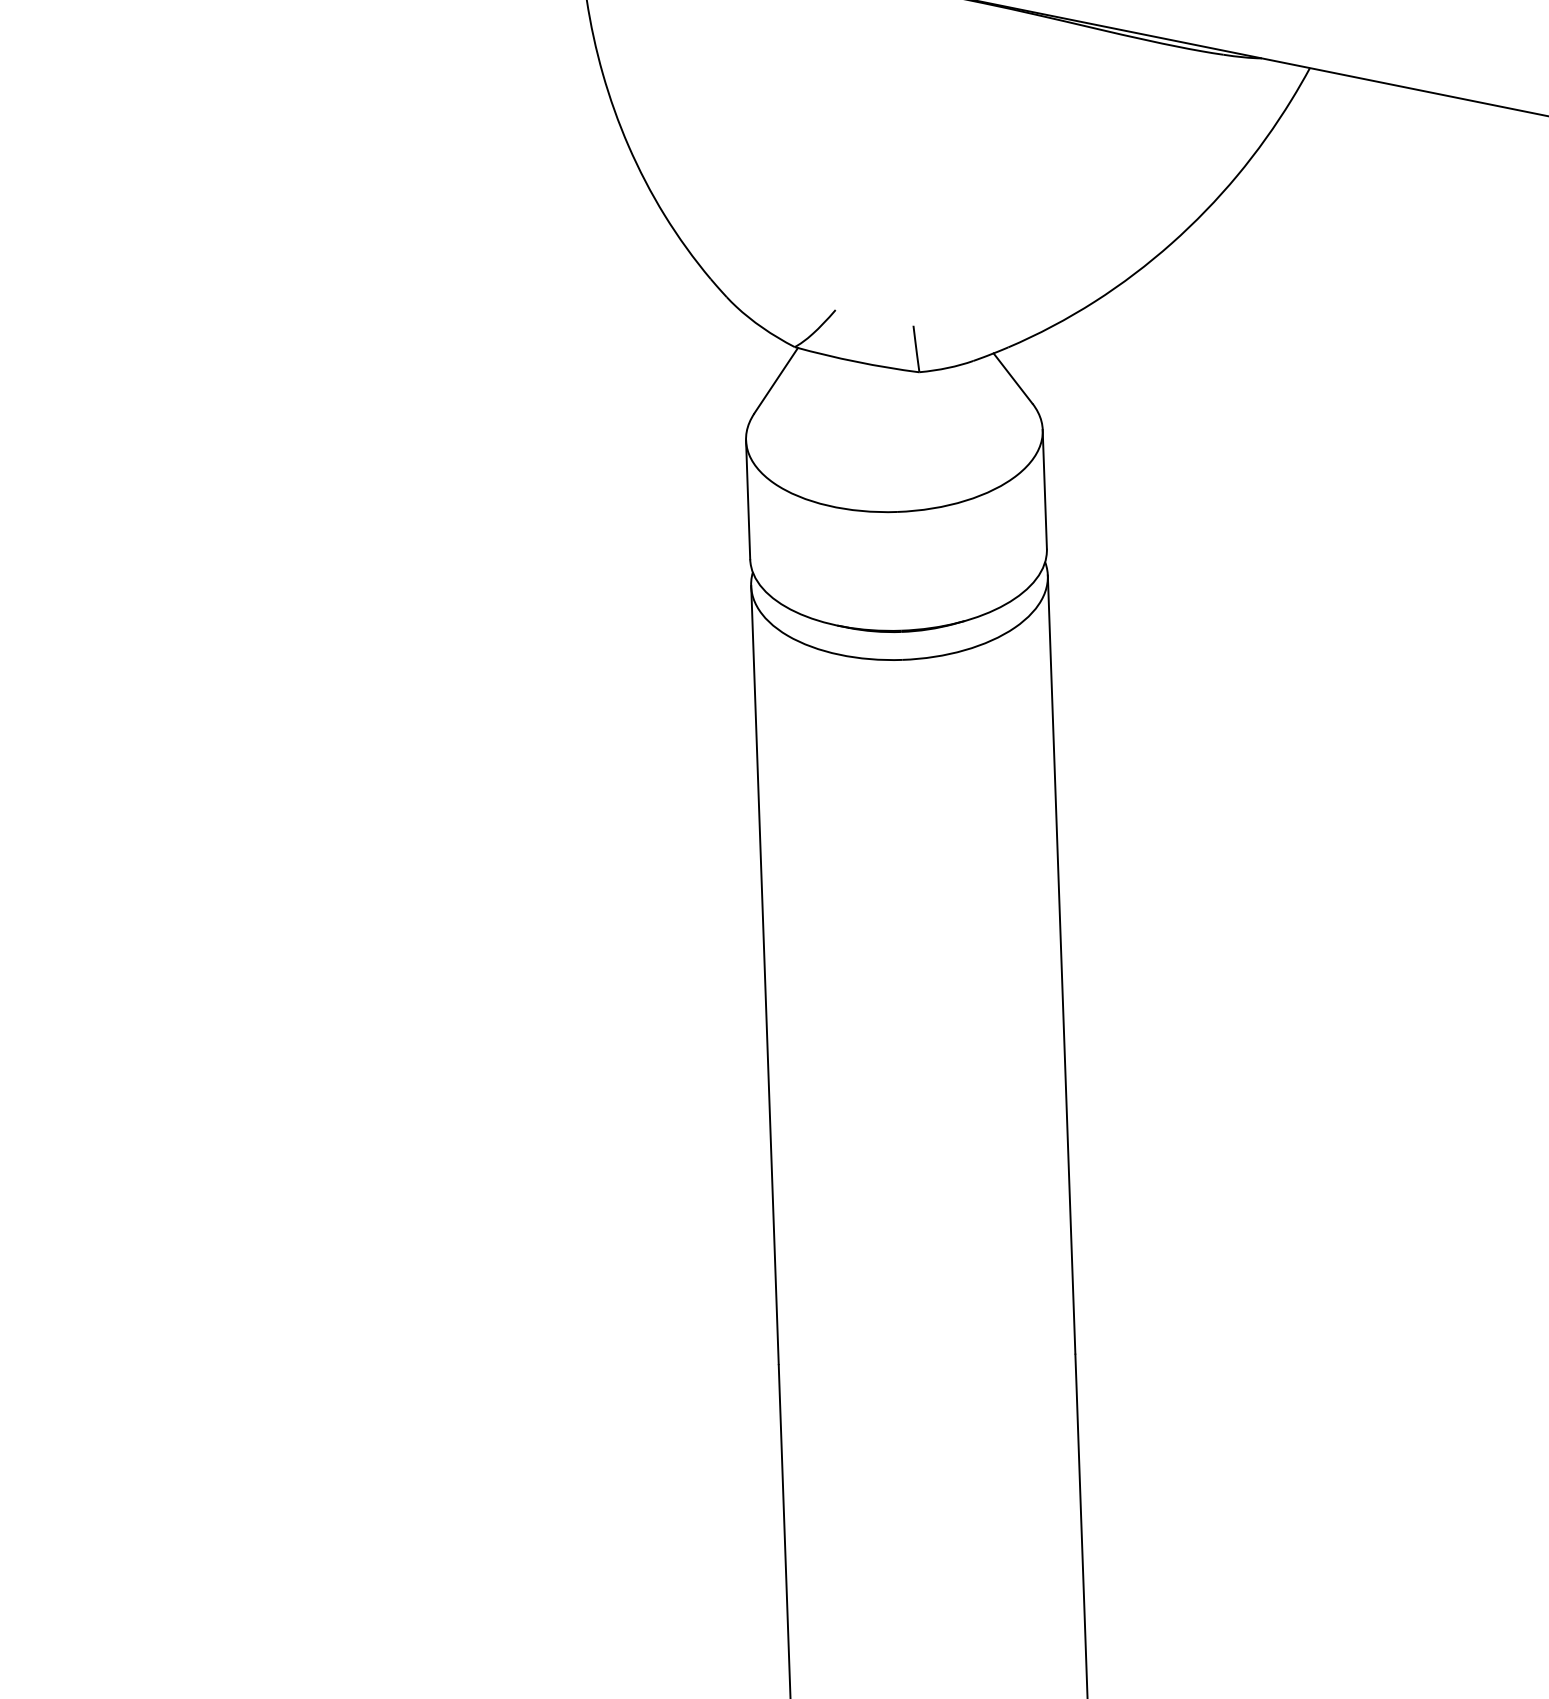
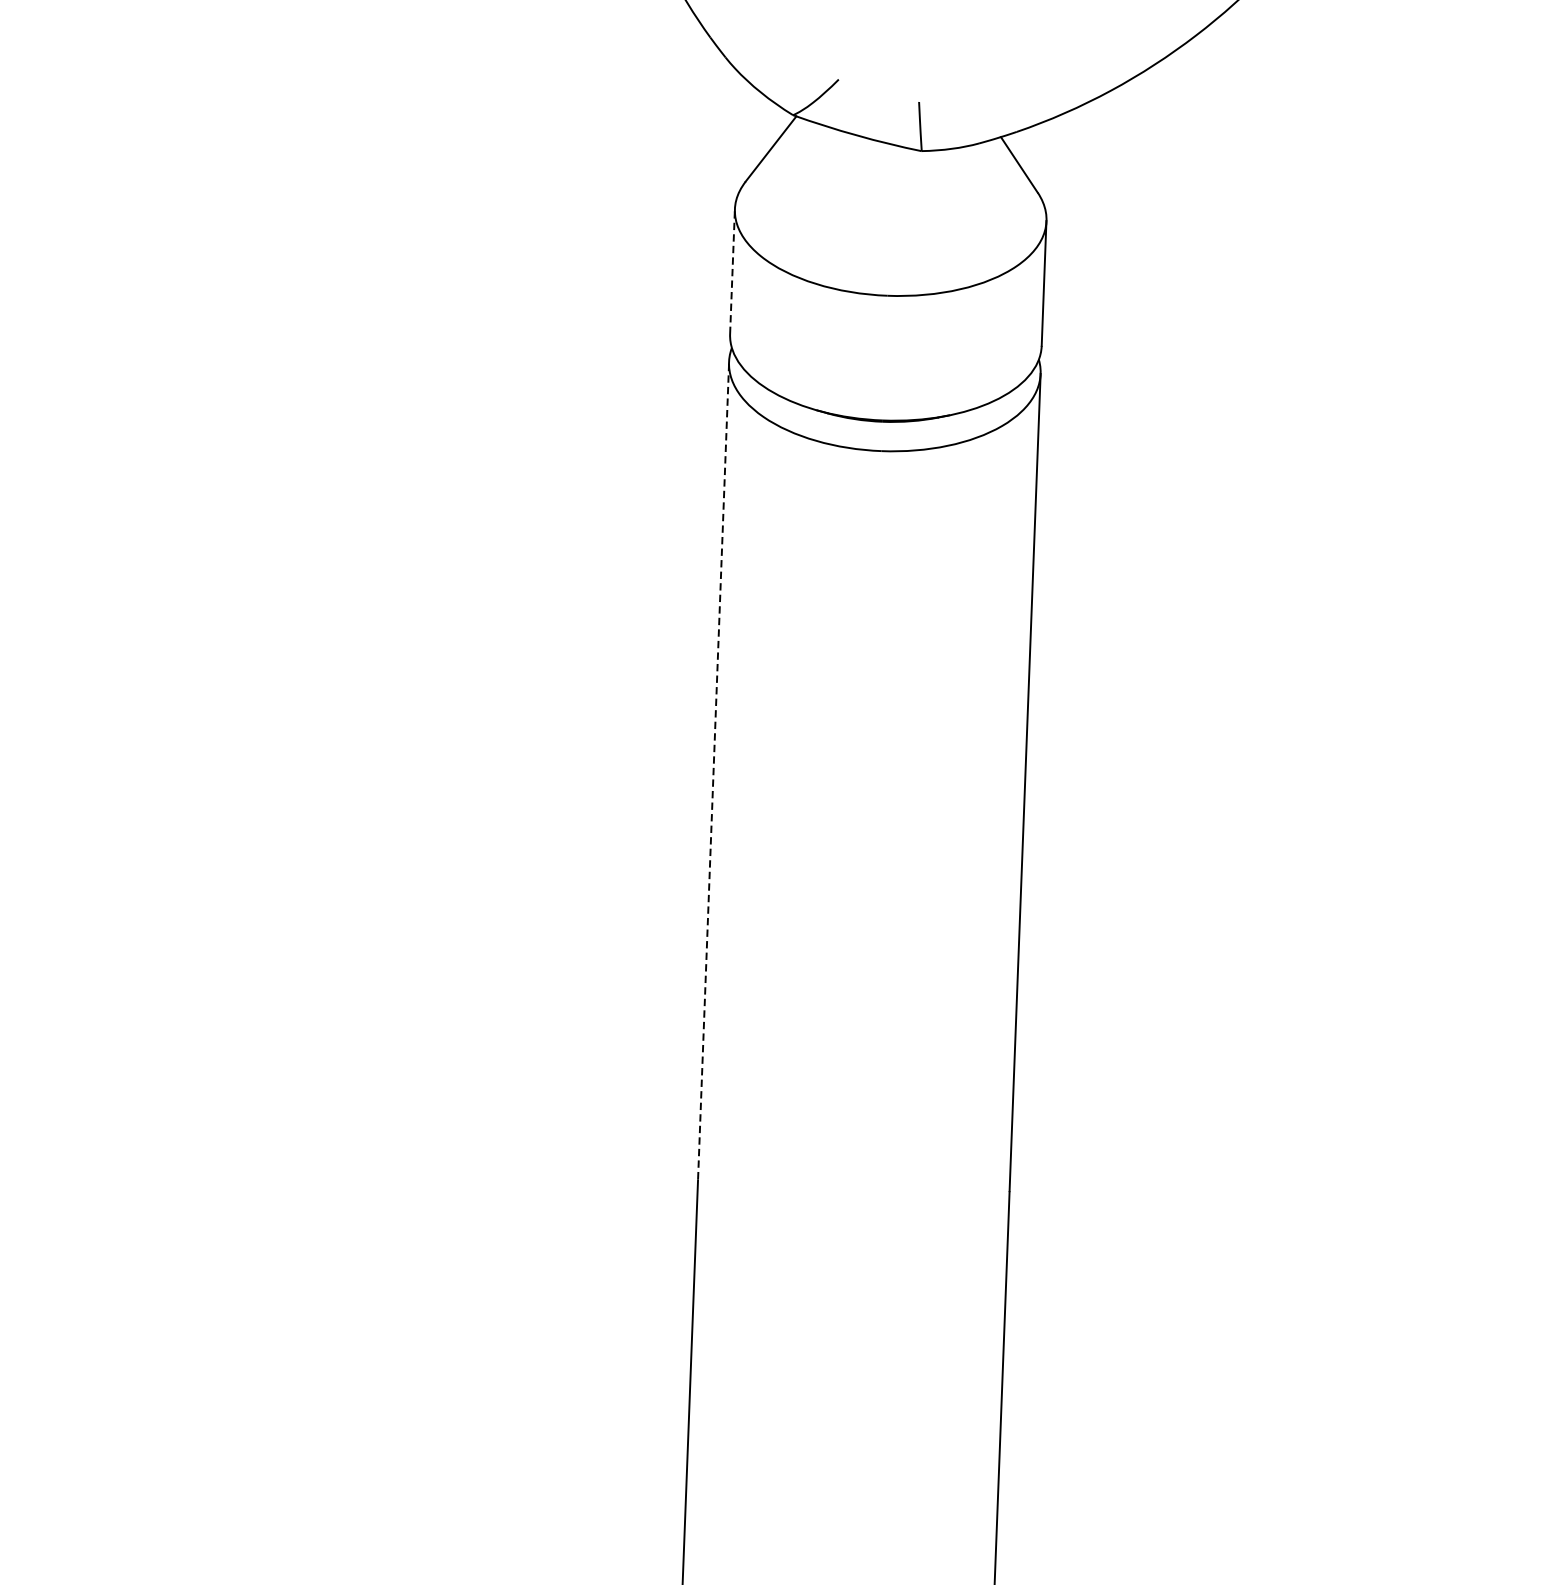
line: (748, 499) -> (732, 271), solid -> dashed
line: (764, 974) -> (713, 770), solid -> dashed

